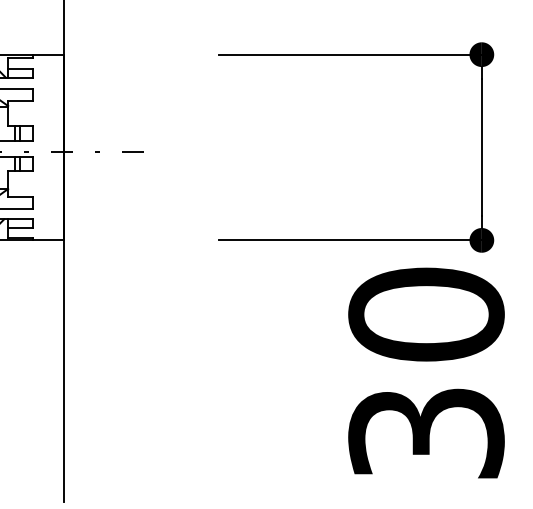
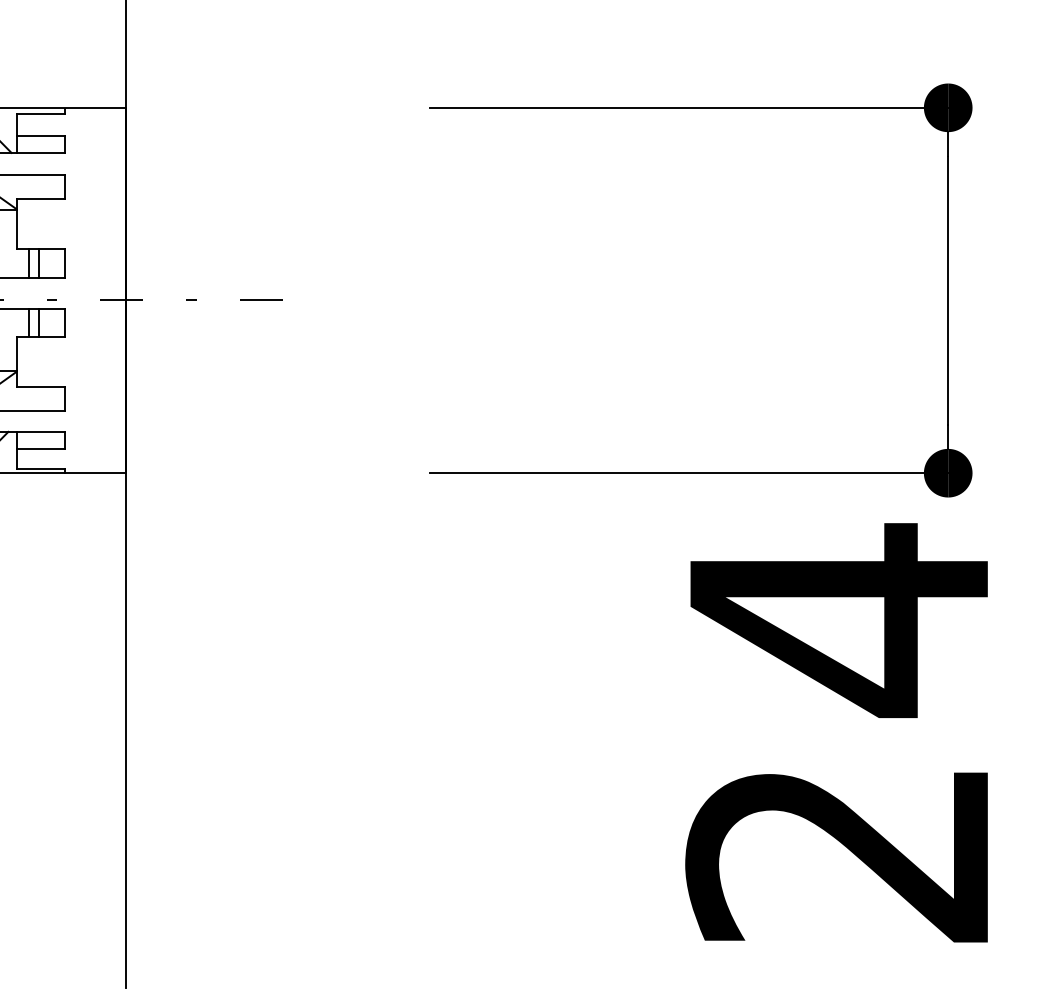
text: (426, 371) -> (839, 731), 30 -> 24

